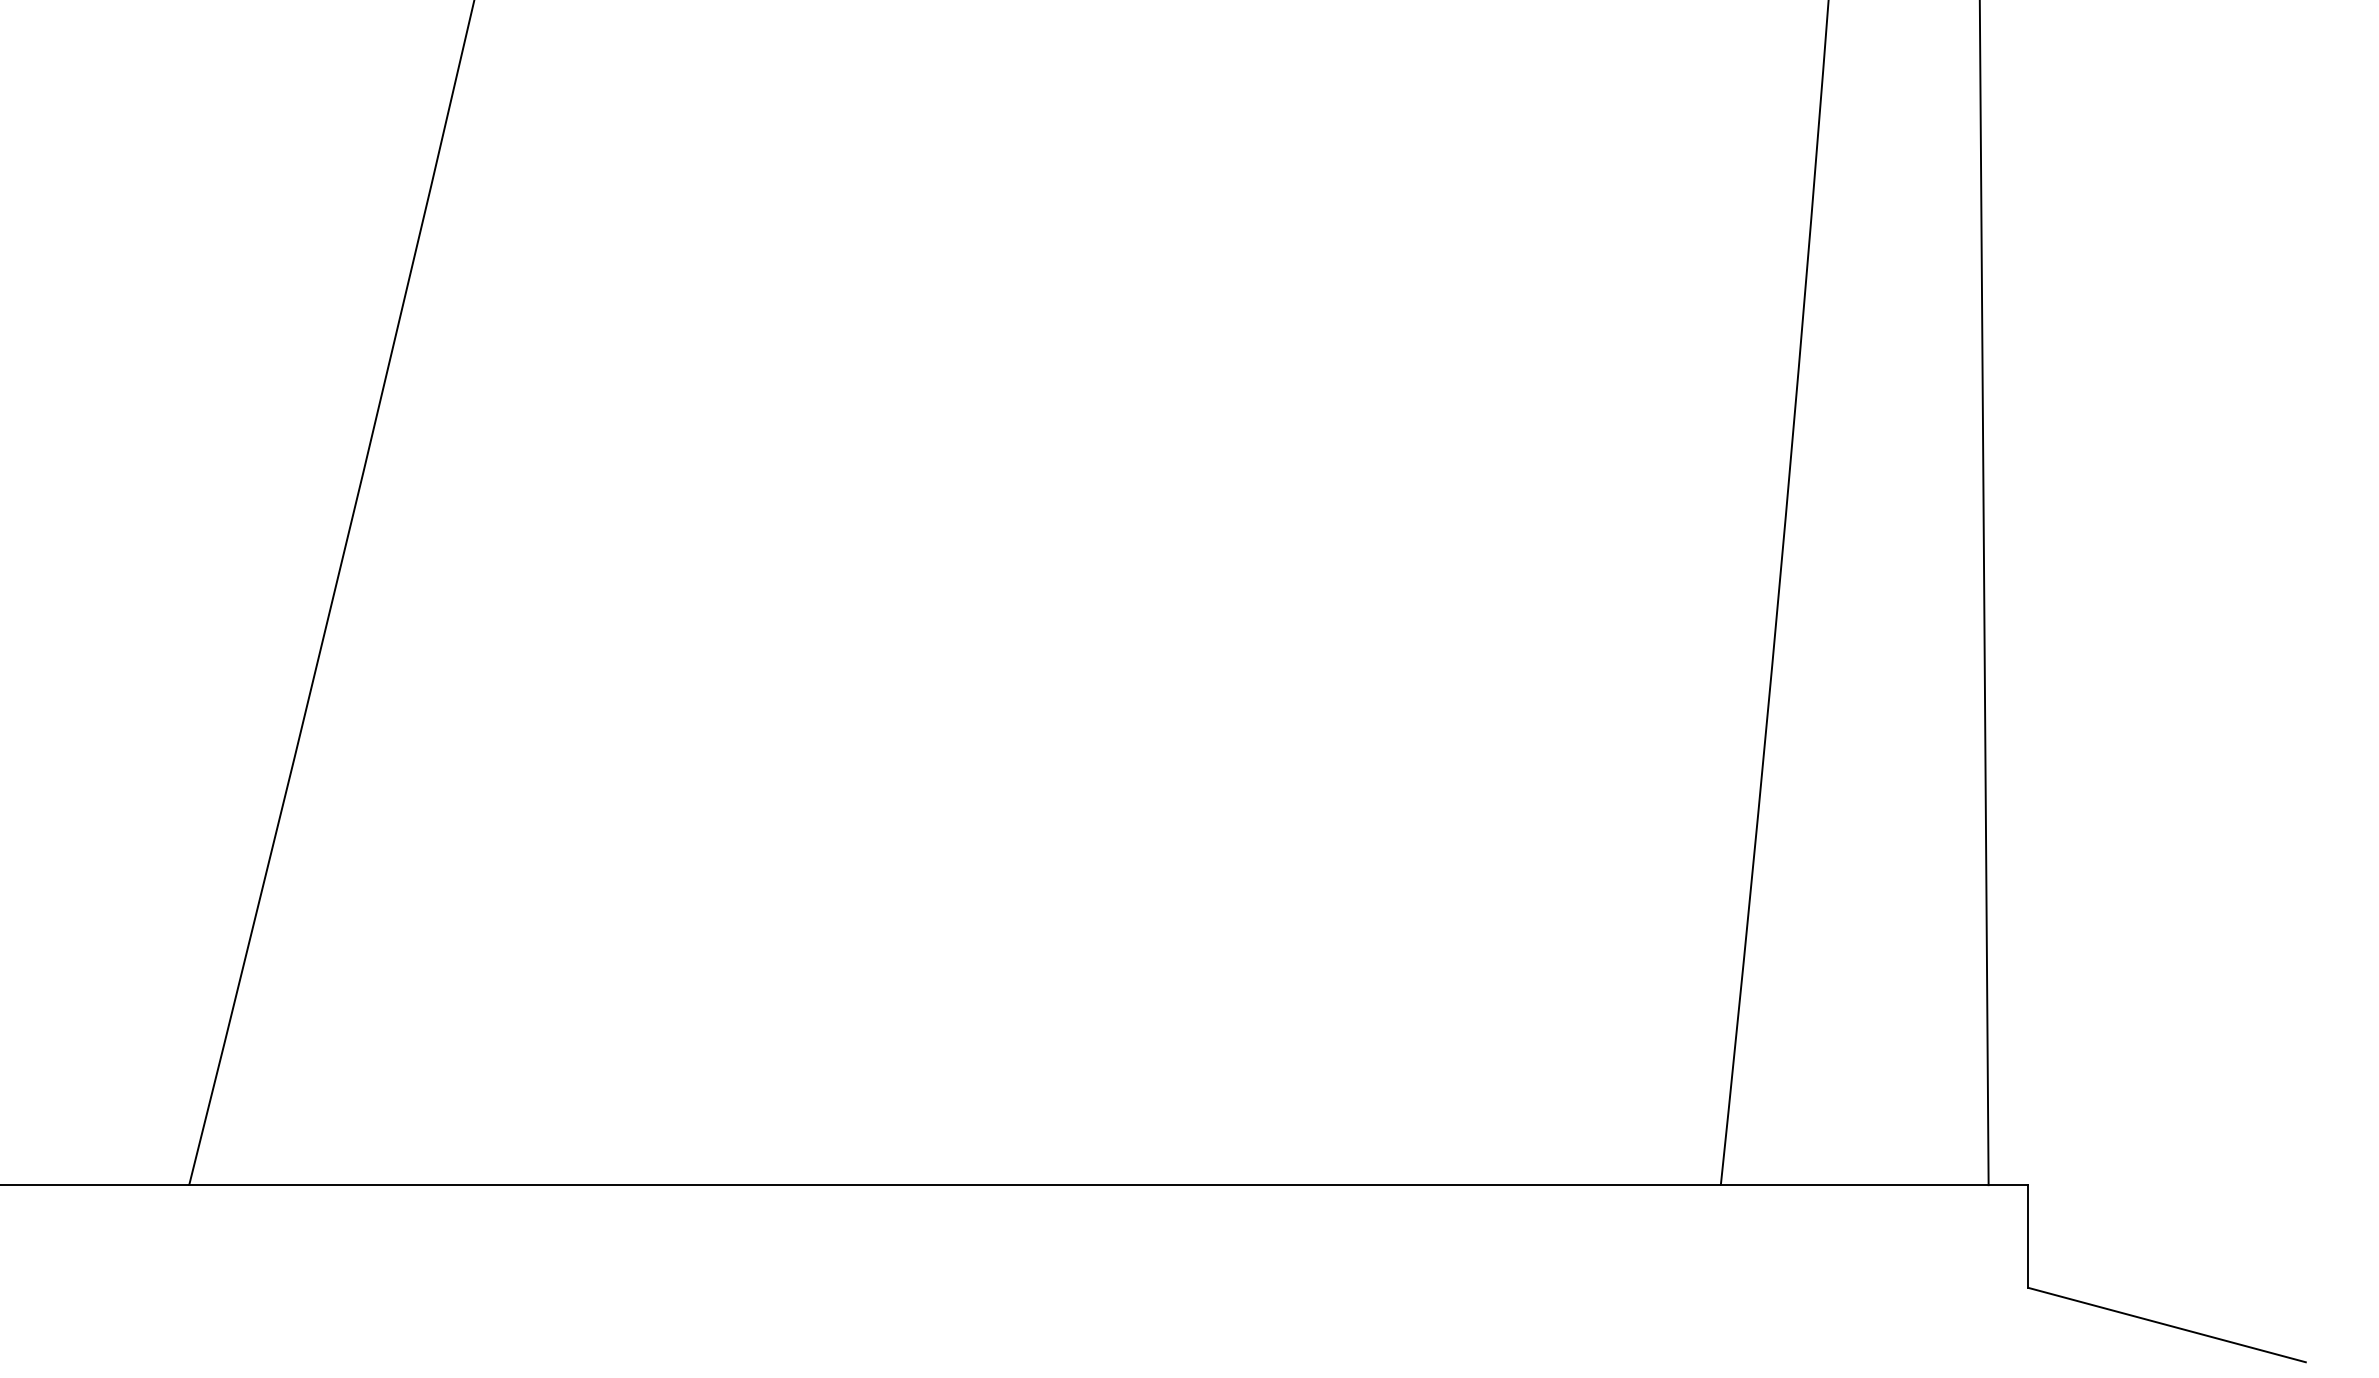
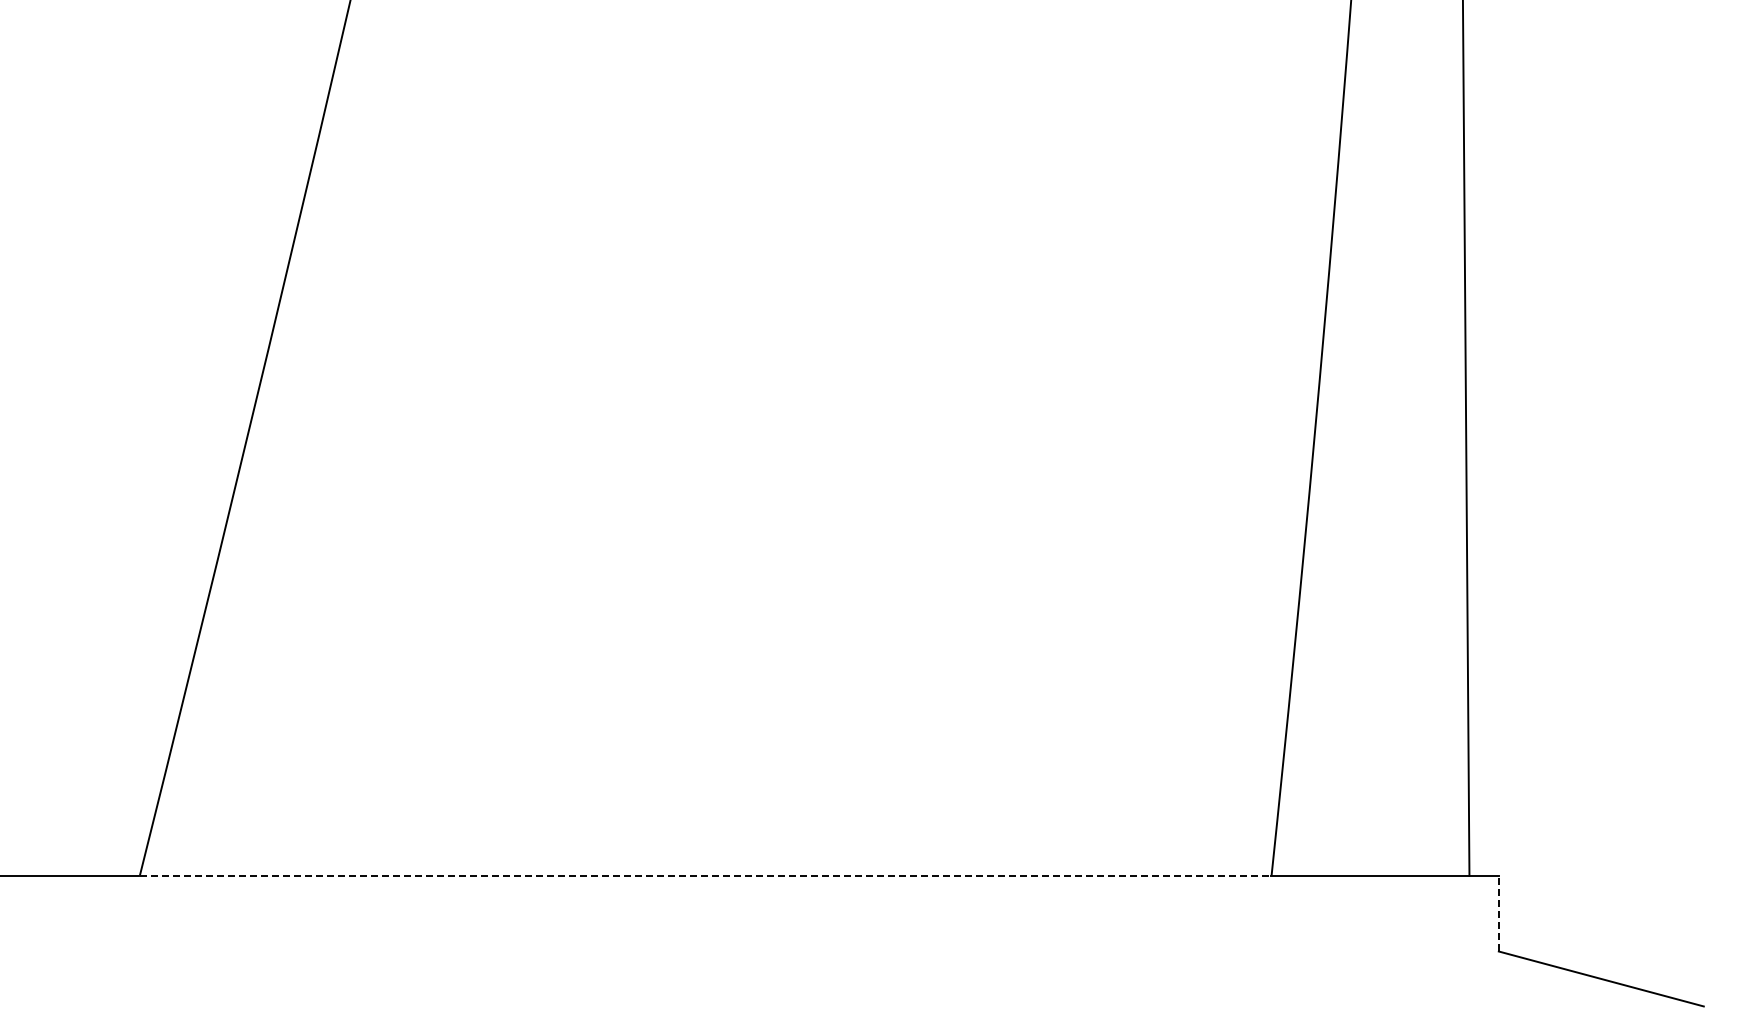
line: (954, 1185) -> (705, 875), solid -> dashed
line: (2027, 1236) -> (1498, 913), solid -> dashed

